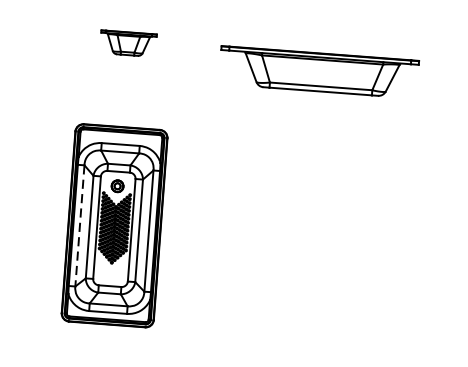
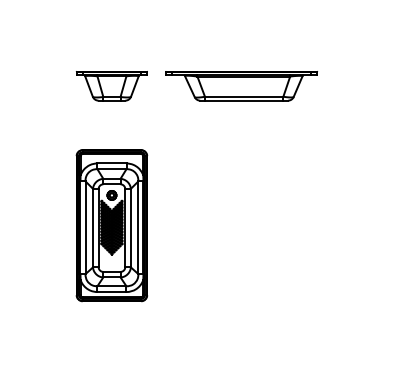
part: (127, 43) -> (111, 86), size x1.67
part: (318, 72) -> (241, 86), moved
line: (79, 226) -> (85, 228), dashed -> solid

